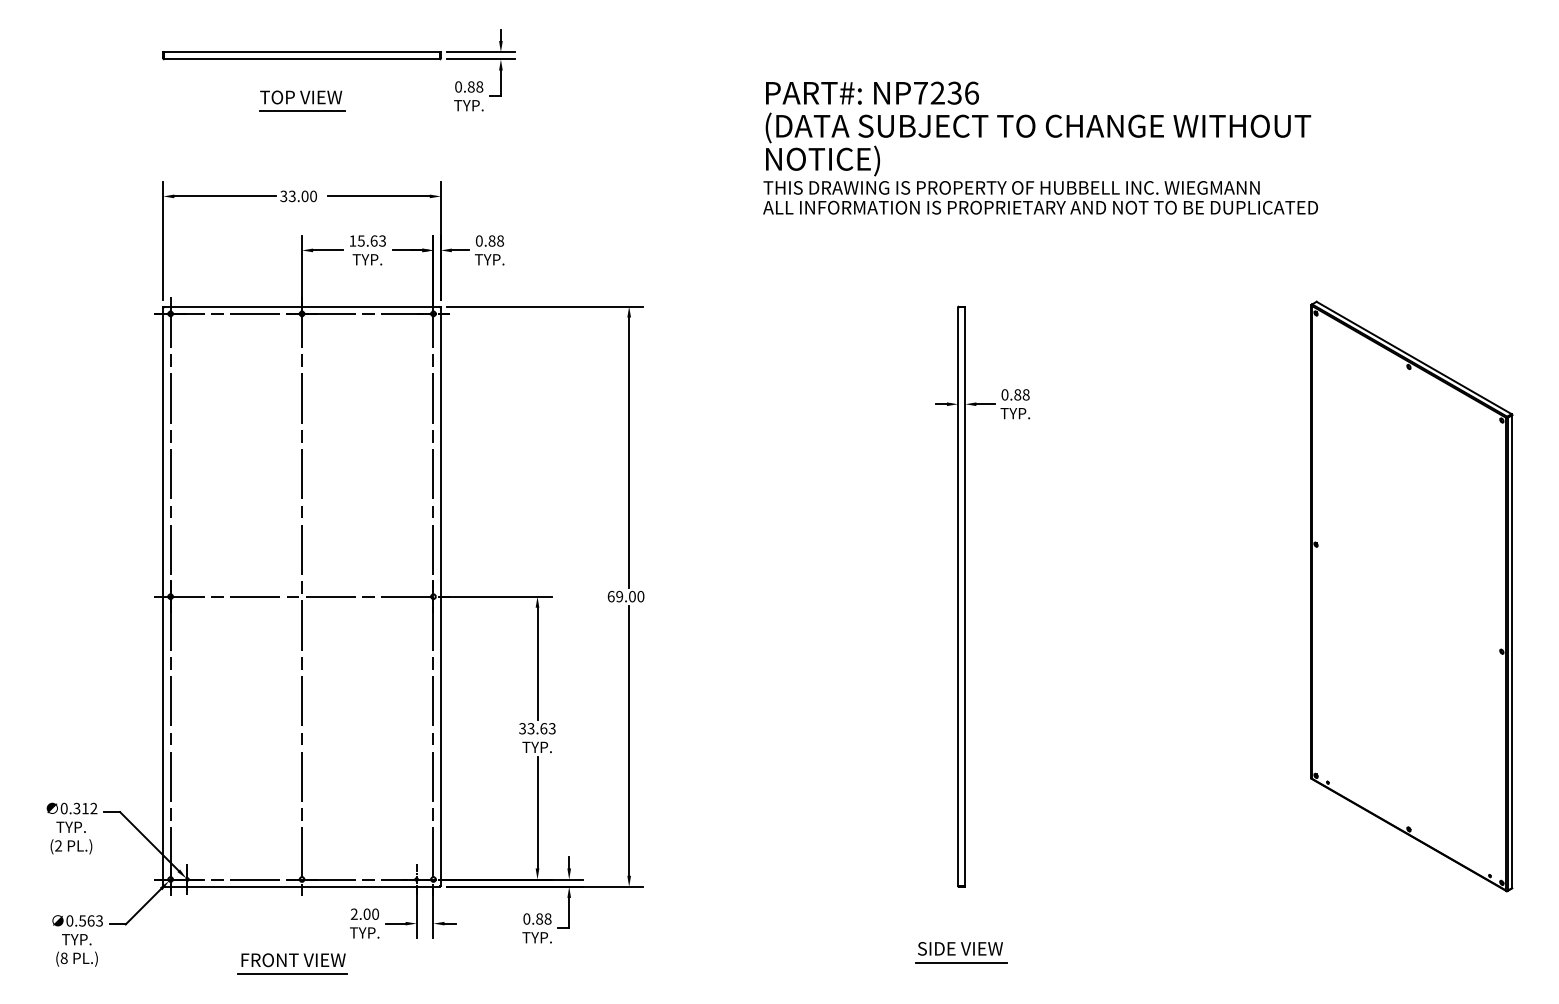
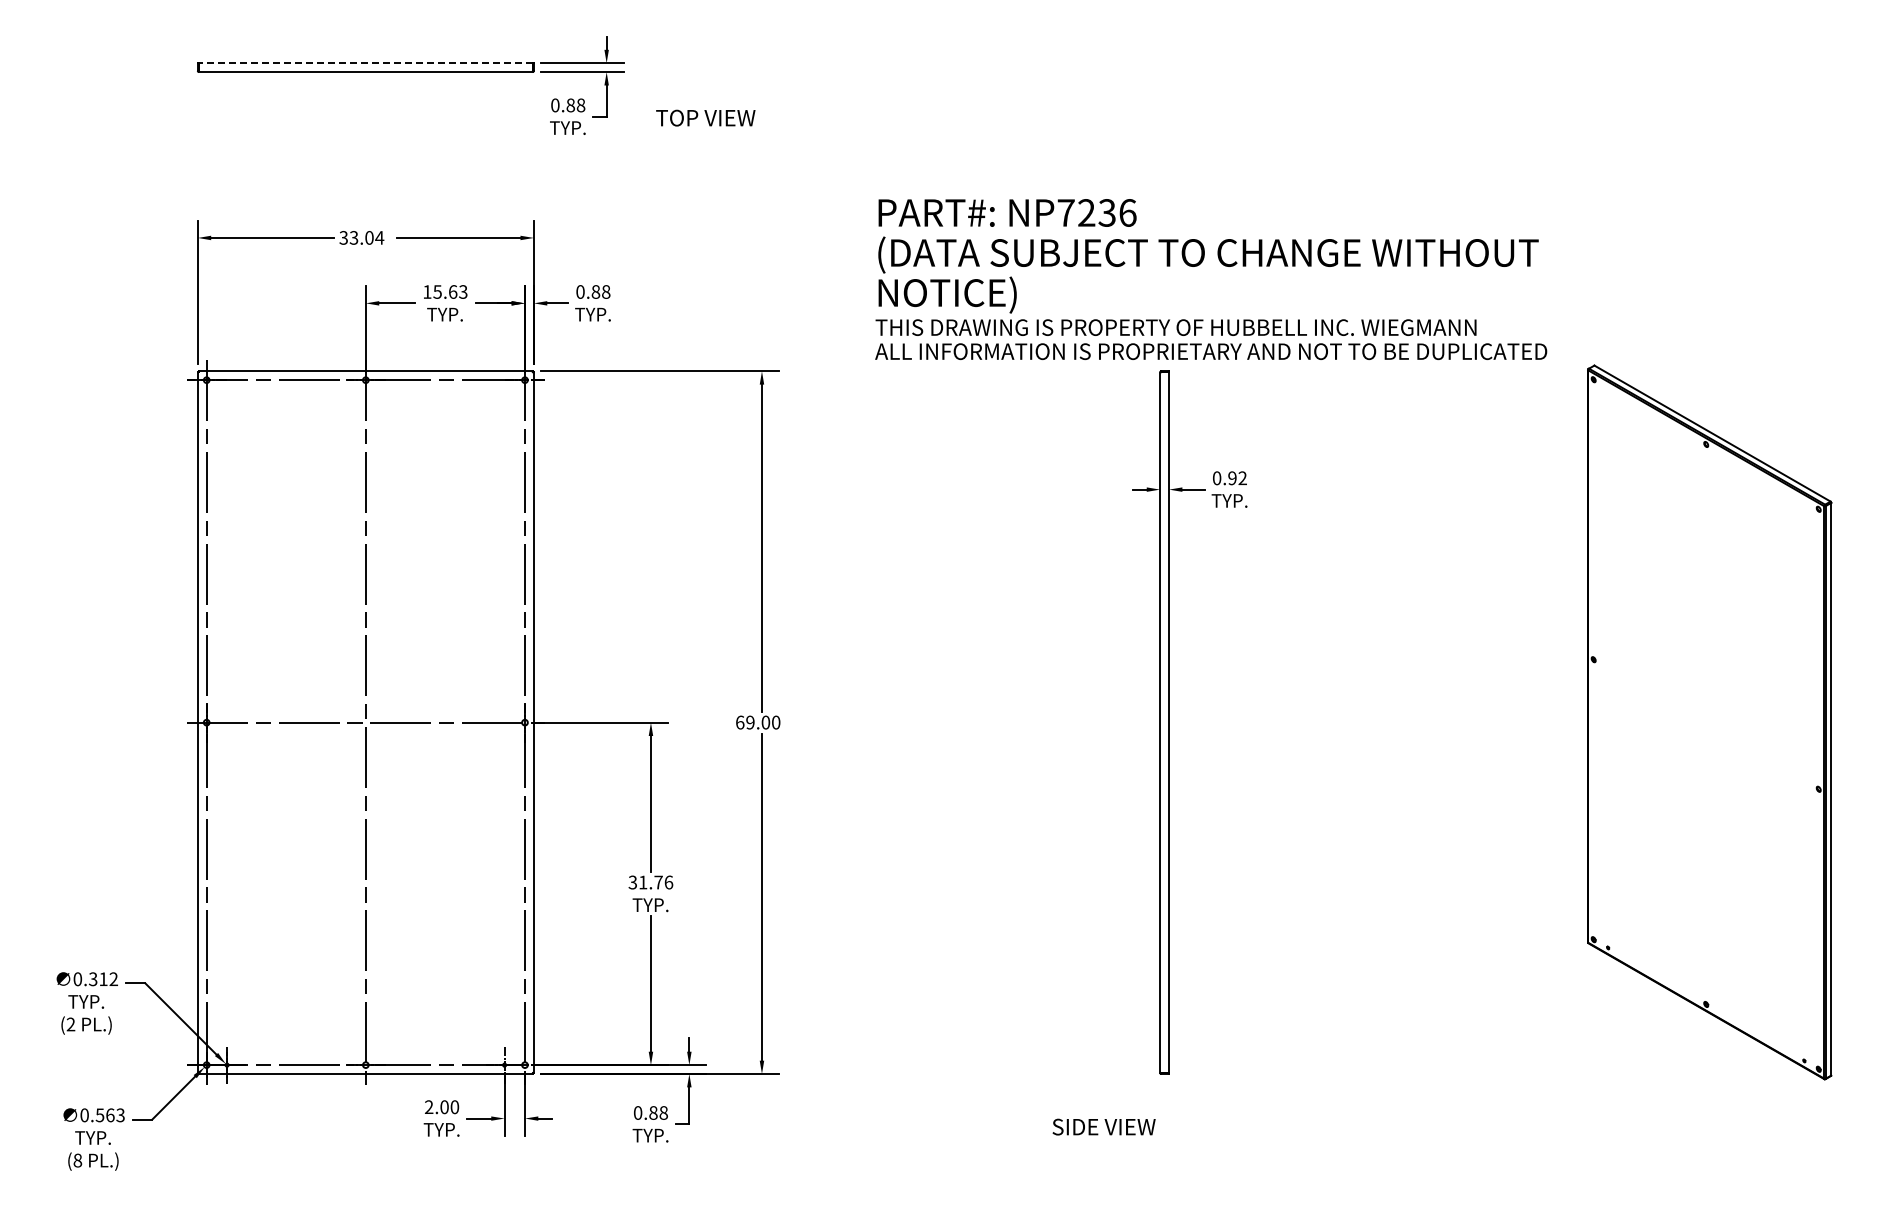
line: (301, 52) -> (365, 63), solid -> dashed
text: (300, 96) -> (705, 117), moved
line: (301, 110) -> (365, 134), removed
text: (1040, 148) -> (1211, 279), moved
text: (313, 196) -> (379, 237), 33.00 -> 33.04
text: (1021, 395) -> (1237, 478), 0.88 -> 0.92
text: (541, 728) -> (655, 882), 33.63 -> 31.76
text: (959, 948) -> (1103, 1126), moved
line: (961, 962) -> (1164, 1165), removed
part: (292, 963) -> (354, 1166), removed

